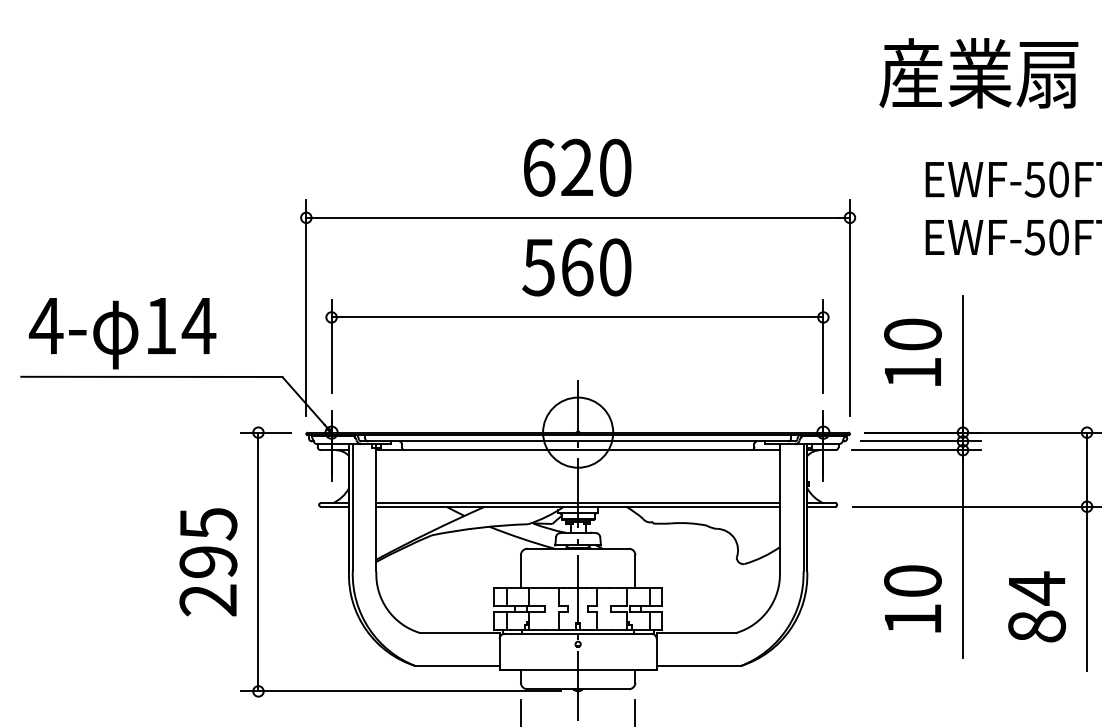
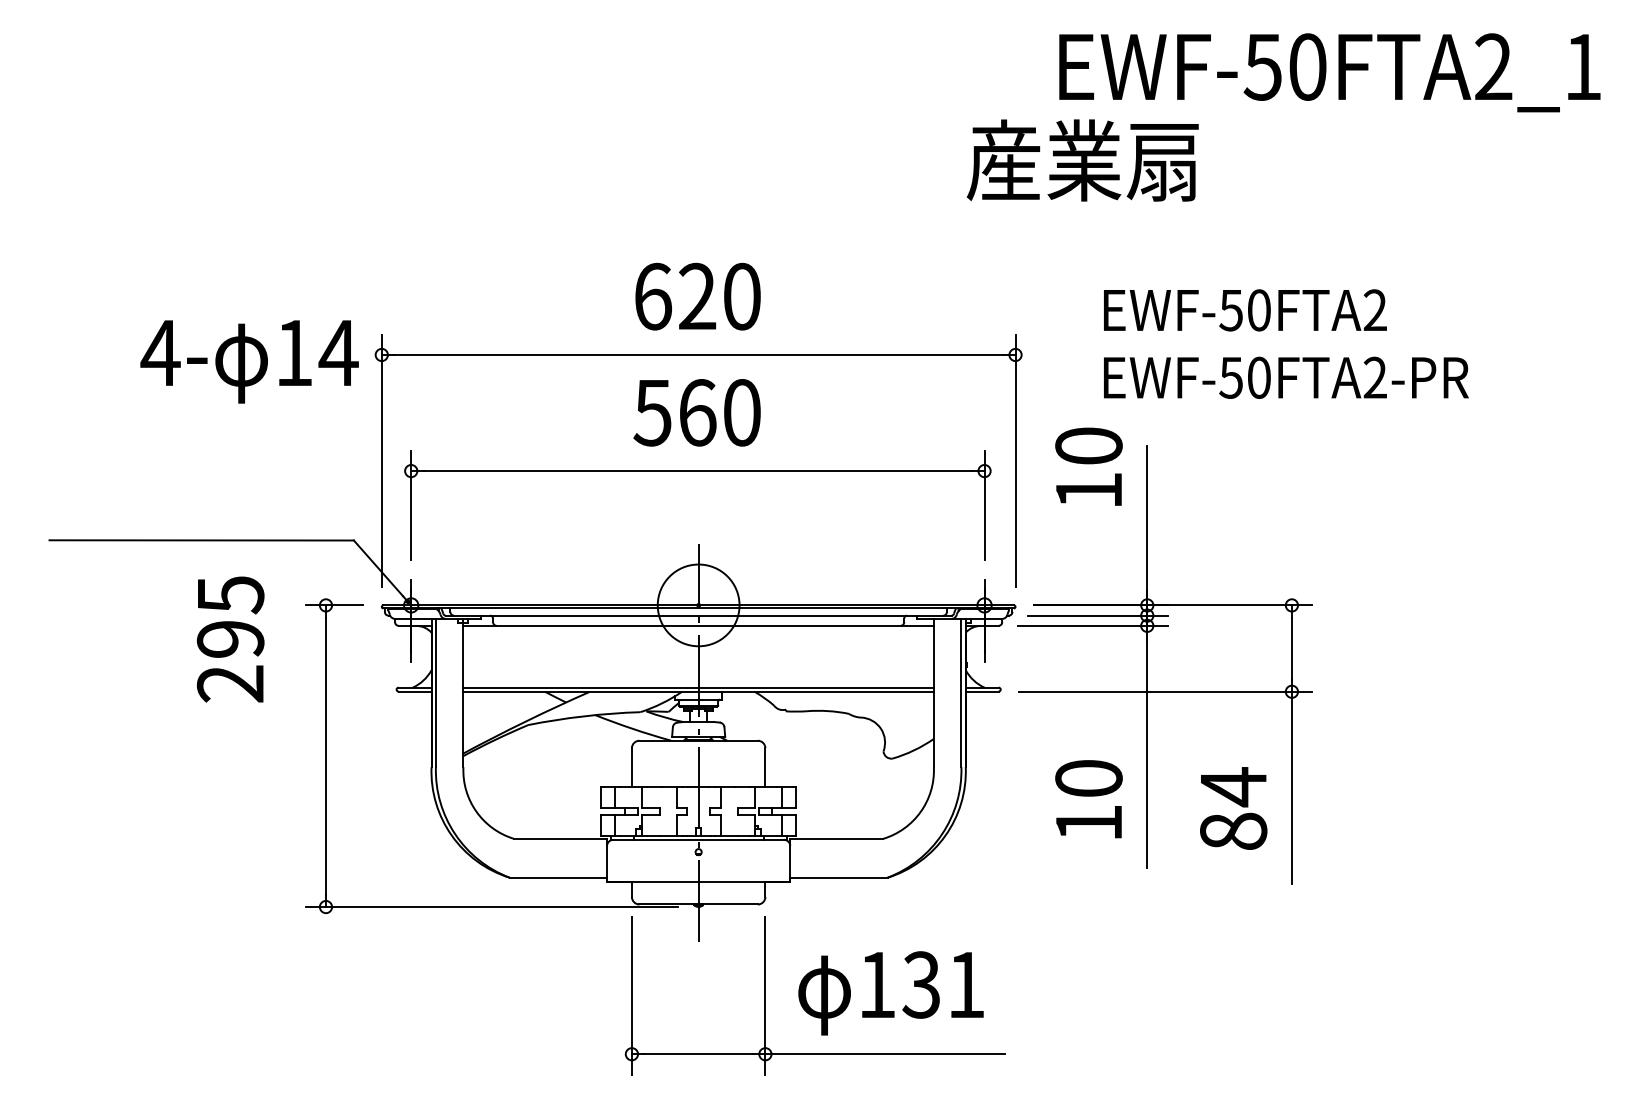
text: (978, 73) -> (1082, 160), moved
text: (122, 333) -> (249, 361), moved
text: (912, 352) -> (1088, 466), moved
text: (208, 562) -> (230, 639), moved

